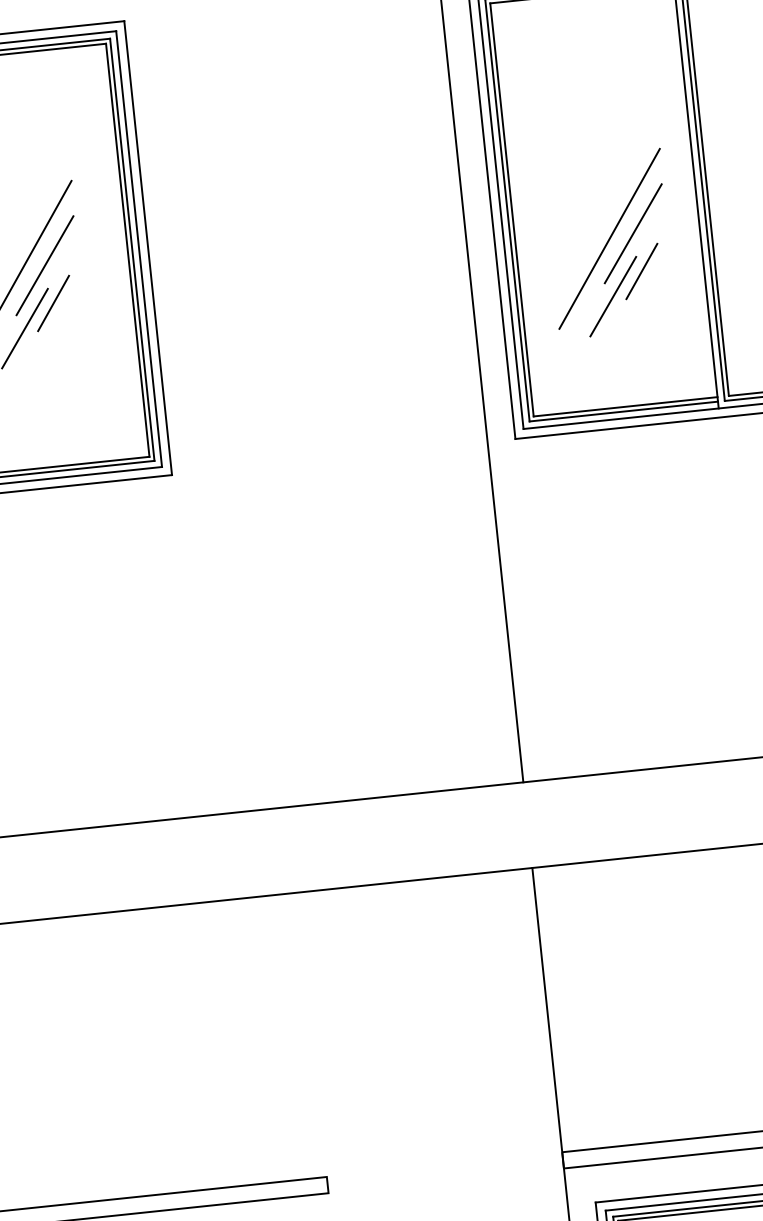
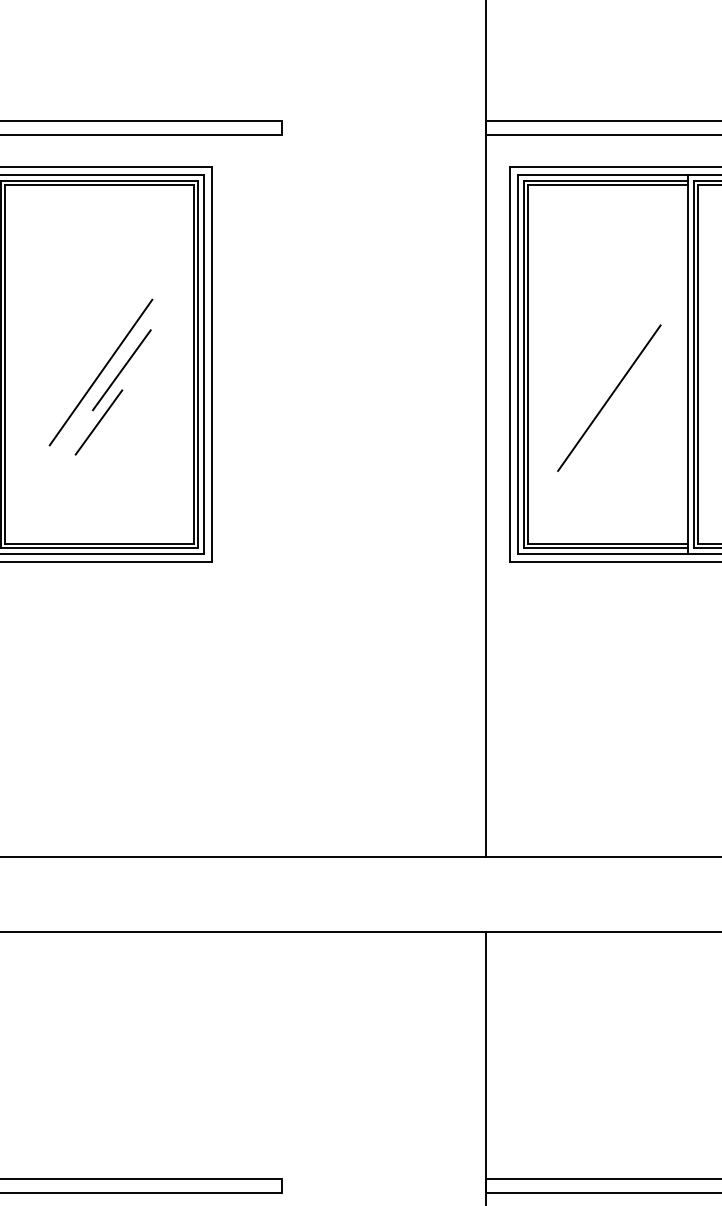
line: (633, 233) -> (630, 395), removed
line: (641, 270) -> (633, 428), removed
line: (613, 297) -> (607, 448), removed
line: (53, 303) -> (125, 403), removed

